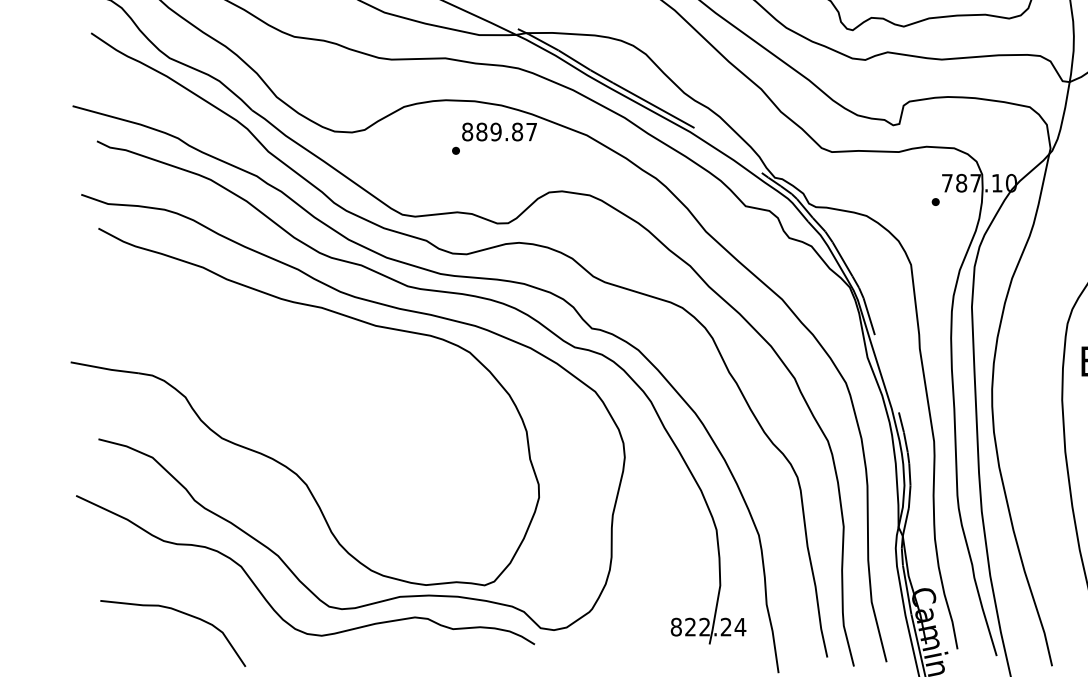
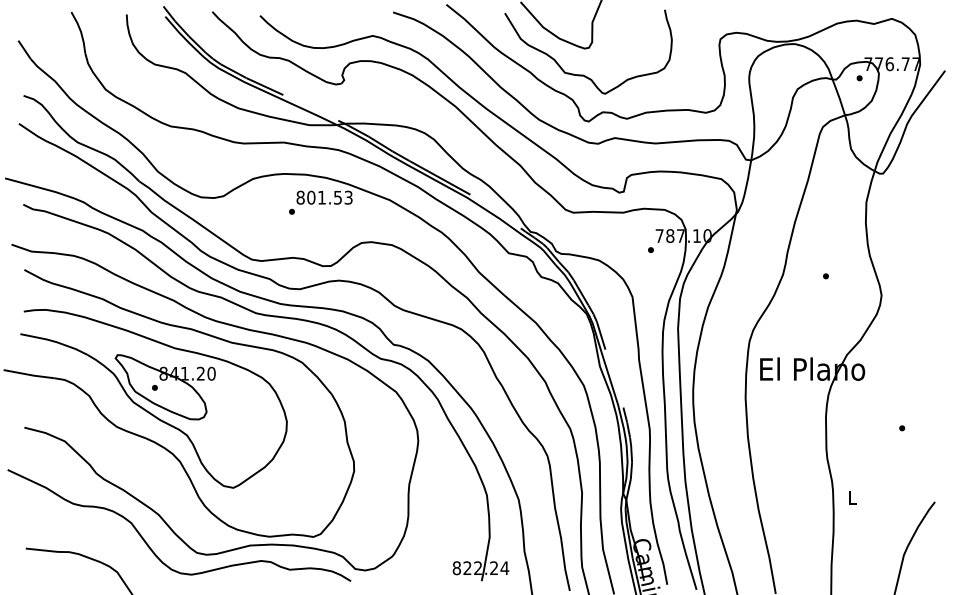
text: (506, 131) -> (329, 197), 889.87 -> 801.53
part: (270, 400) -> (153, 398), added

